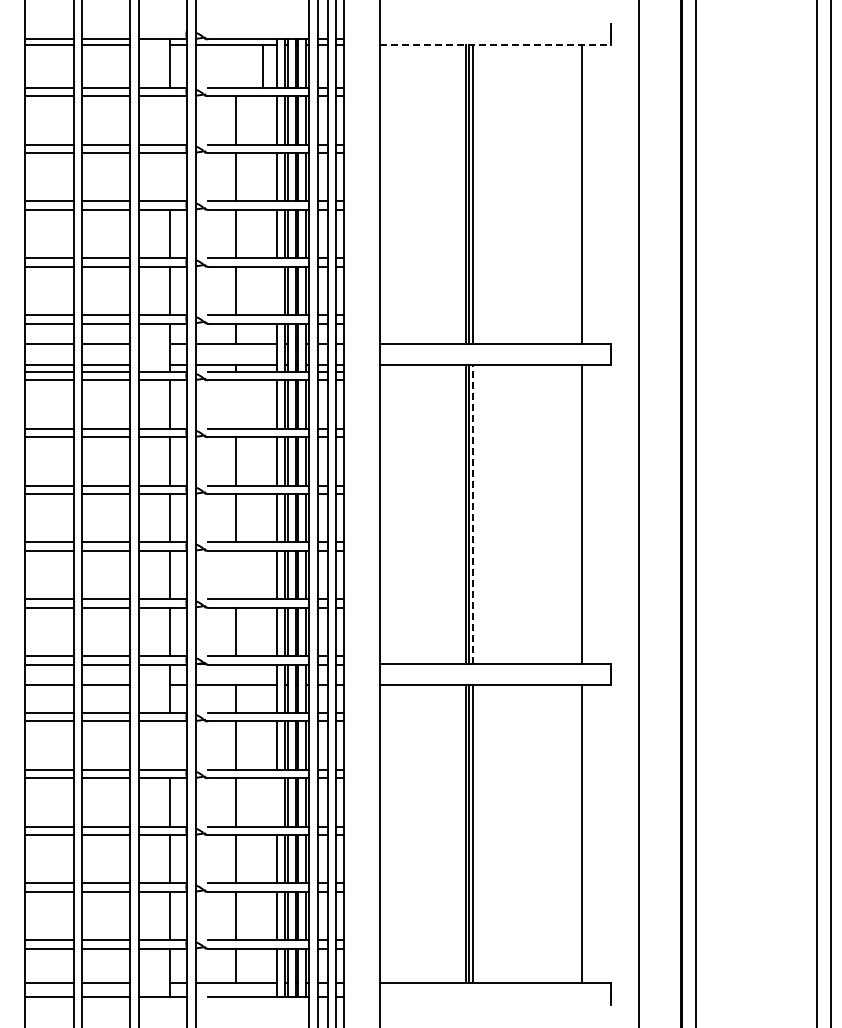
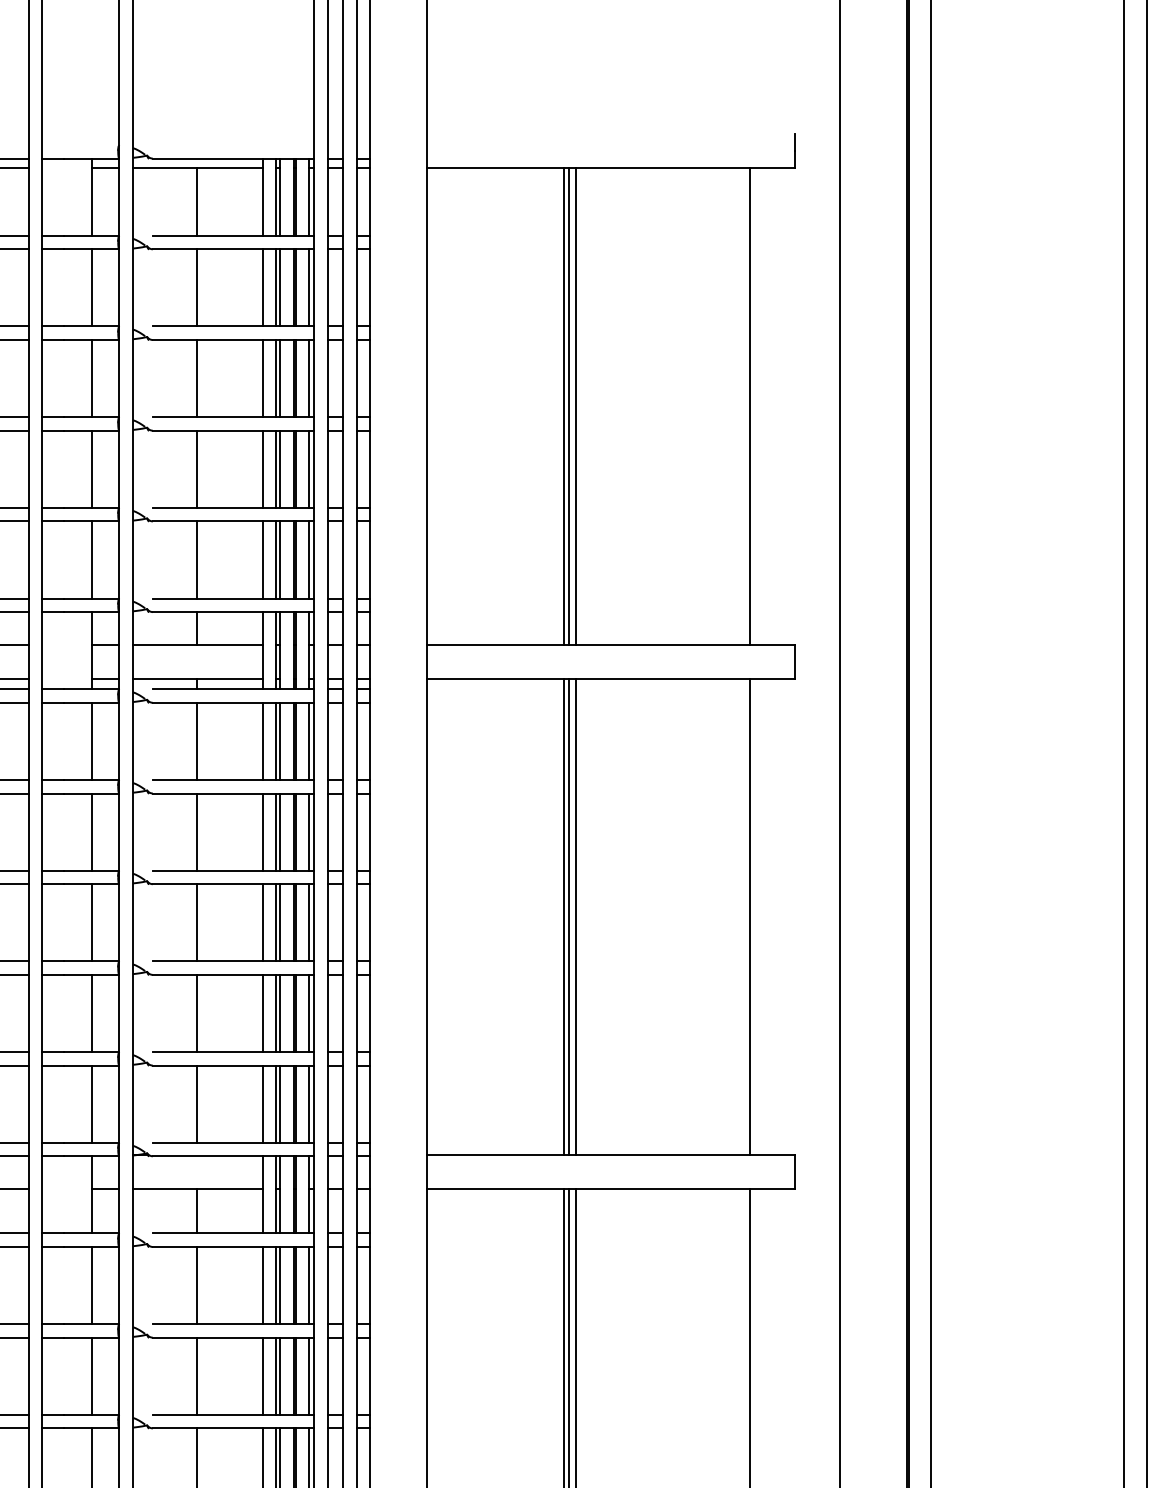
line: (495, 45) -> (611, 168), dashed -> solid
line: (262, 66) -> (196, 201), moved
line: (170, 120) -> (92, 288), added
line: (170, 177) -> (92, 379), added
line: (276, 290) -> (261, 559), added
line: (235, 404) -> (196, 741), added
line: (473, 513) -> (576, 915), dashed -> solid
line: (235, 574) -> (196, 1012), added
line: (170, 745) -> (92, 1285), added
line: (276, 802) -> (261, 1376), added

